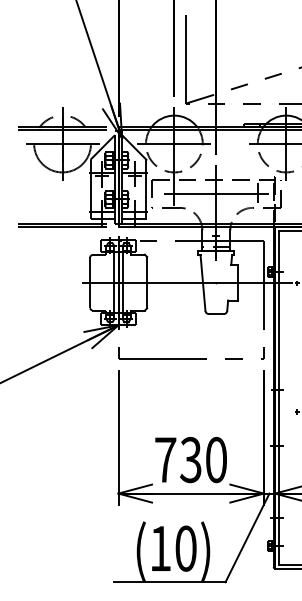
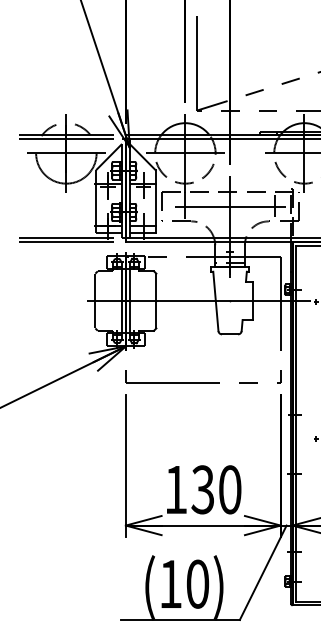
text: (166, 459) -> (176, 489), 730 -> 130

